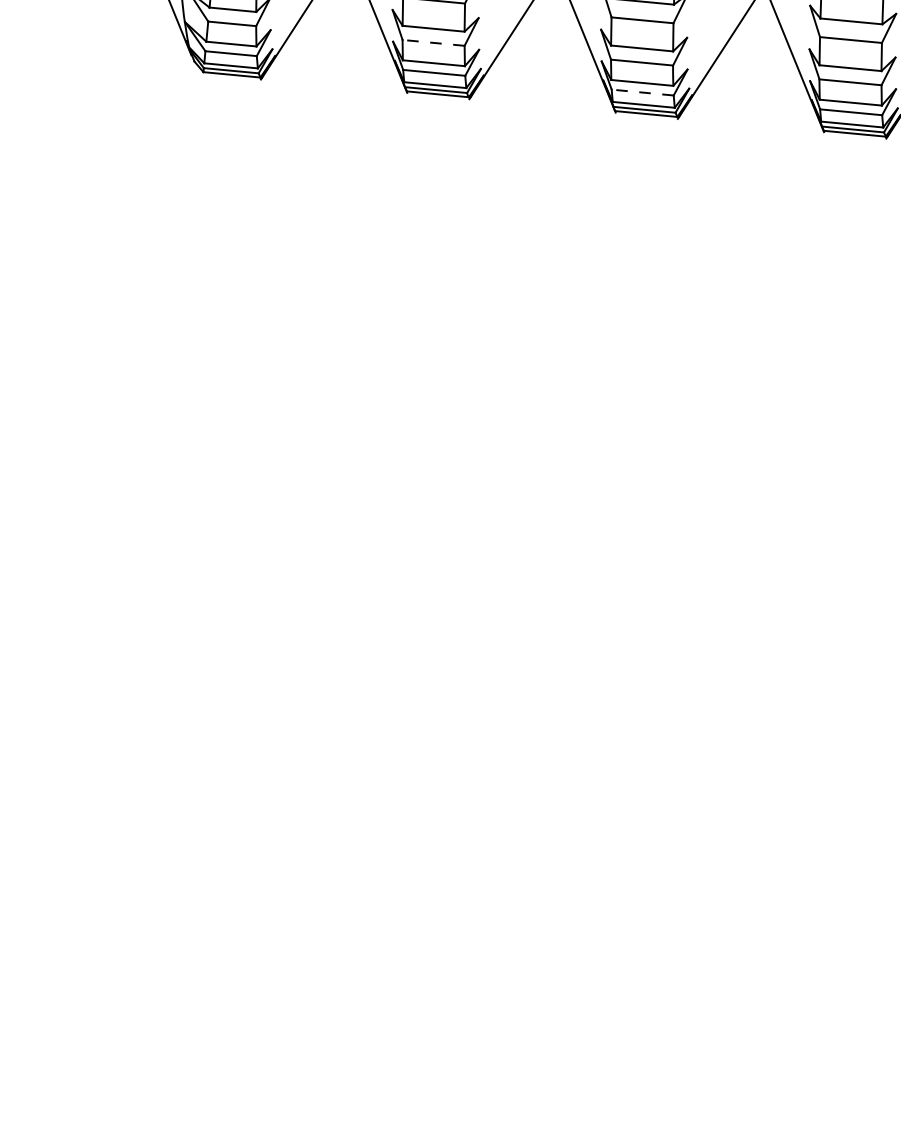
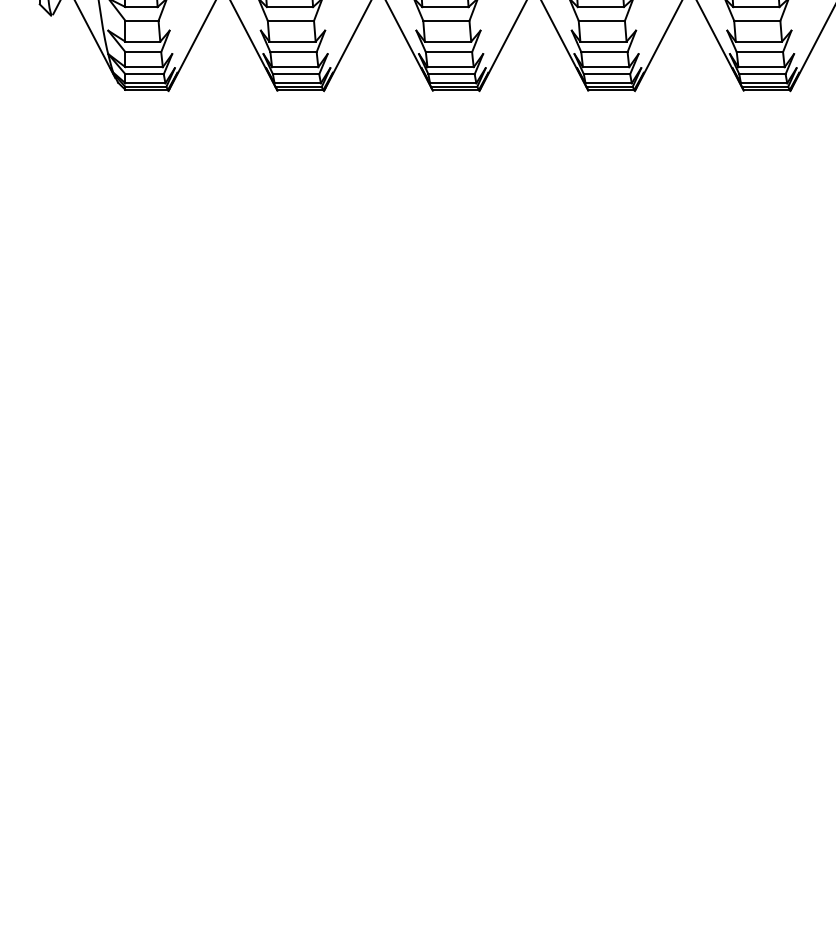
line: (433, 43) -> (293, 52), dashed -> solid
line: (642, 92) -> (451, 74), dashed -> solid

